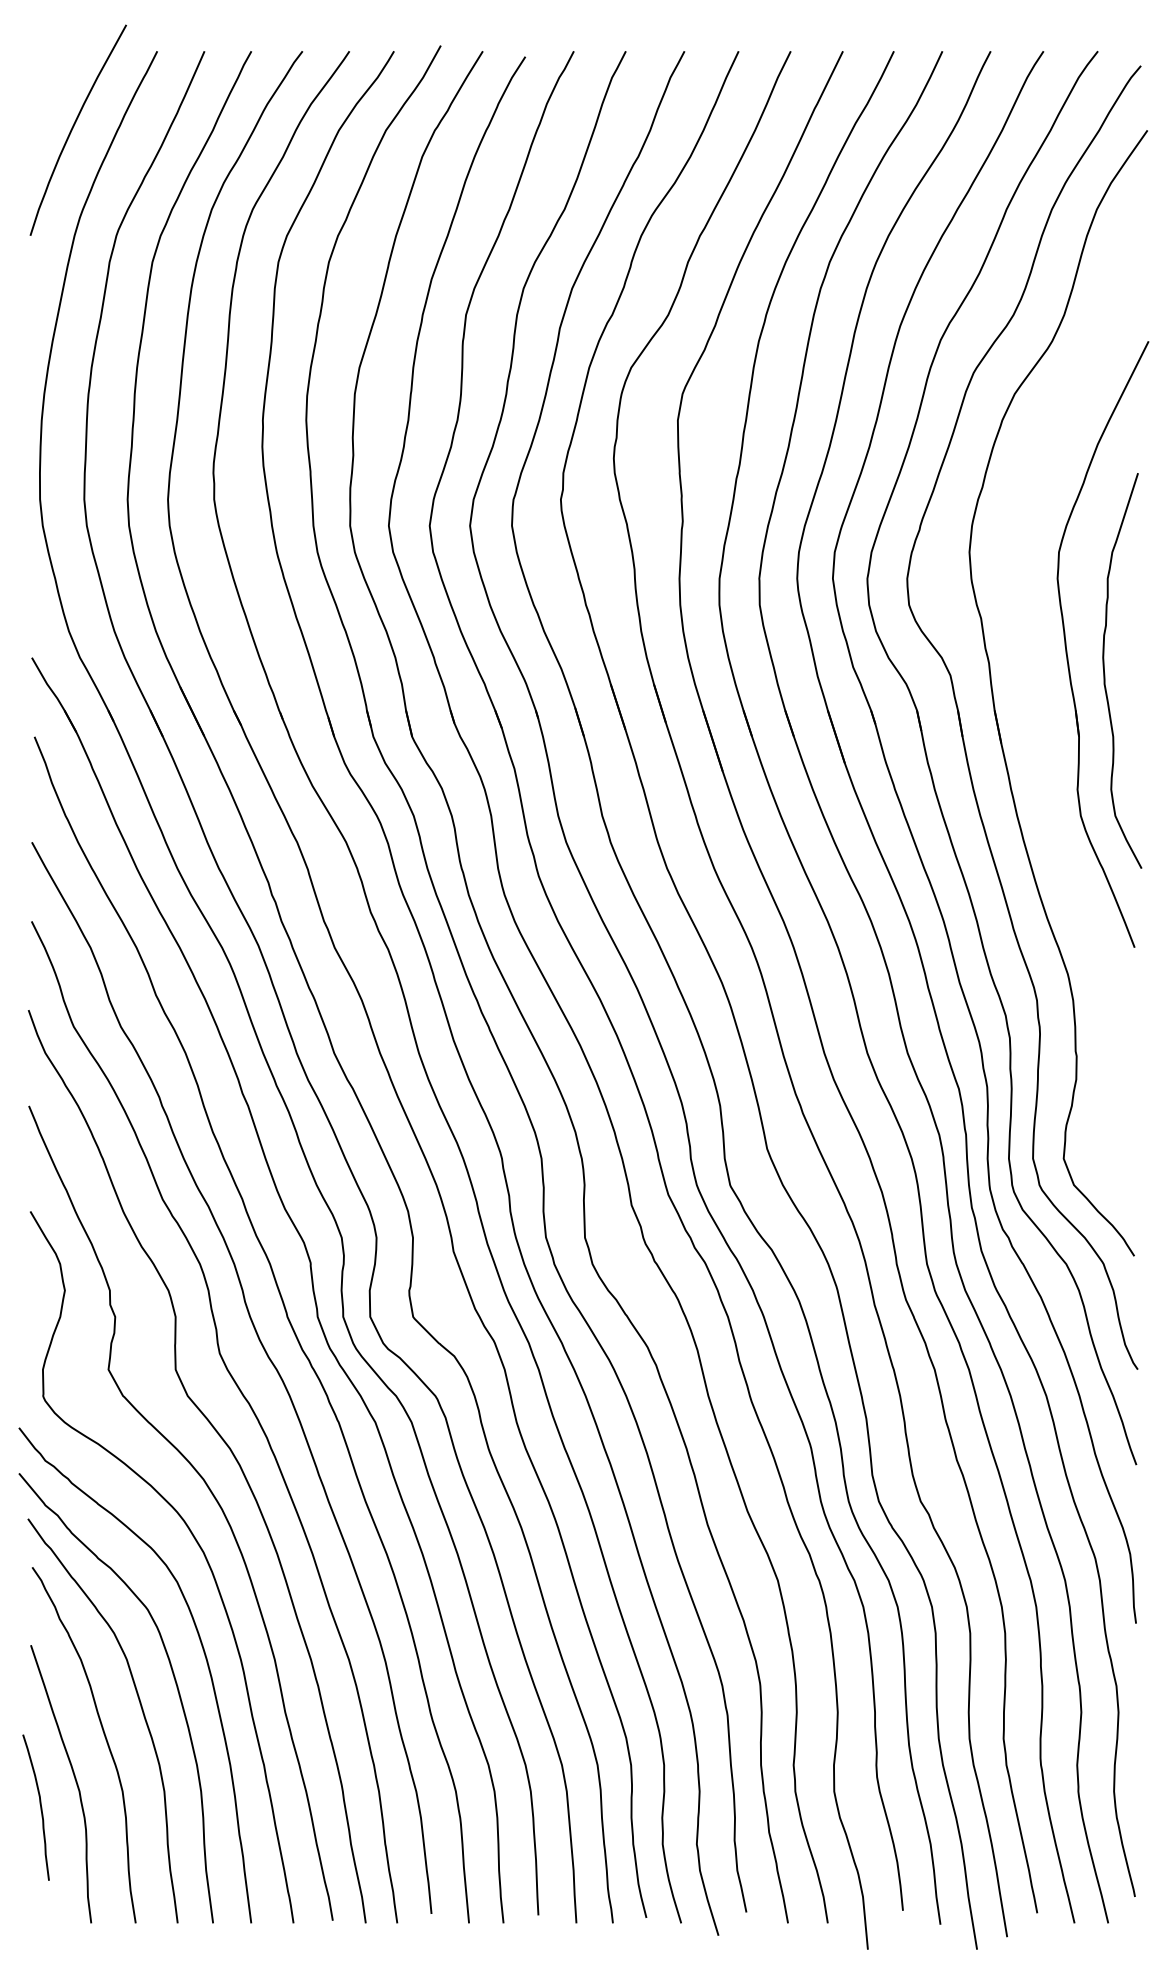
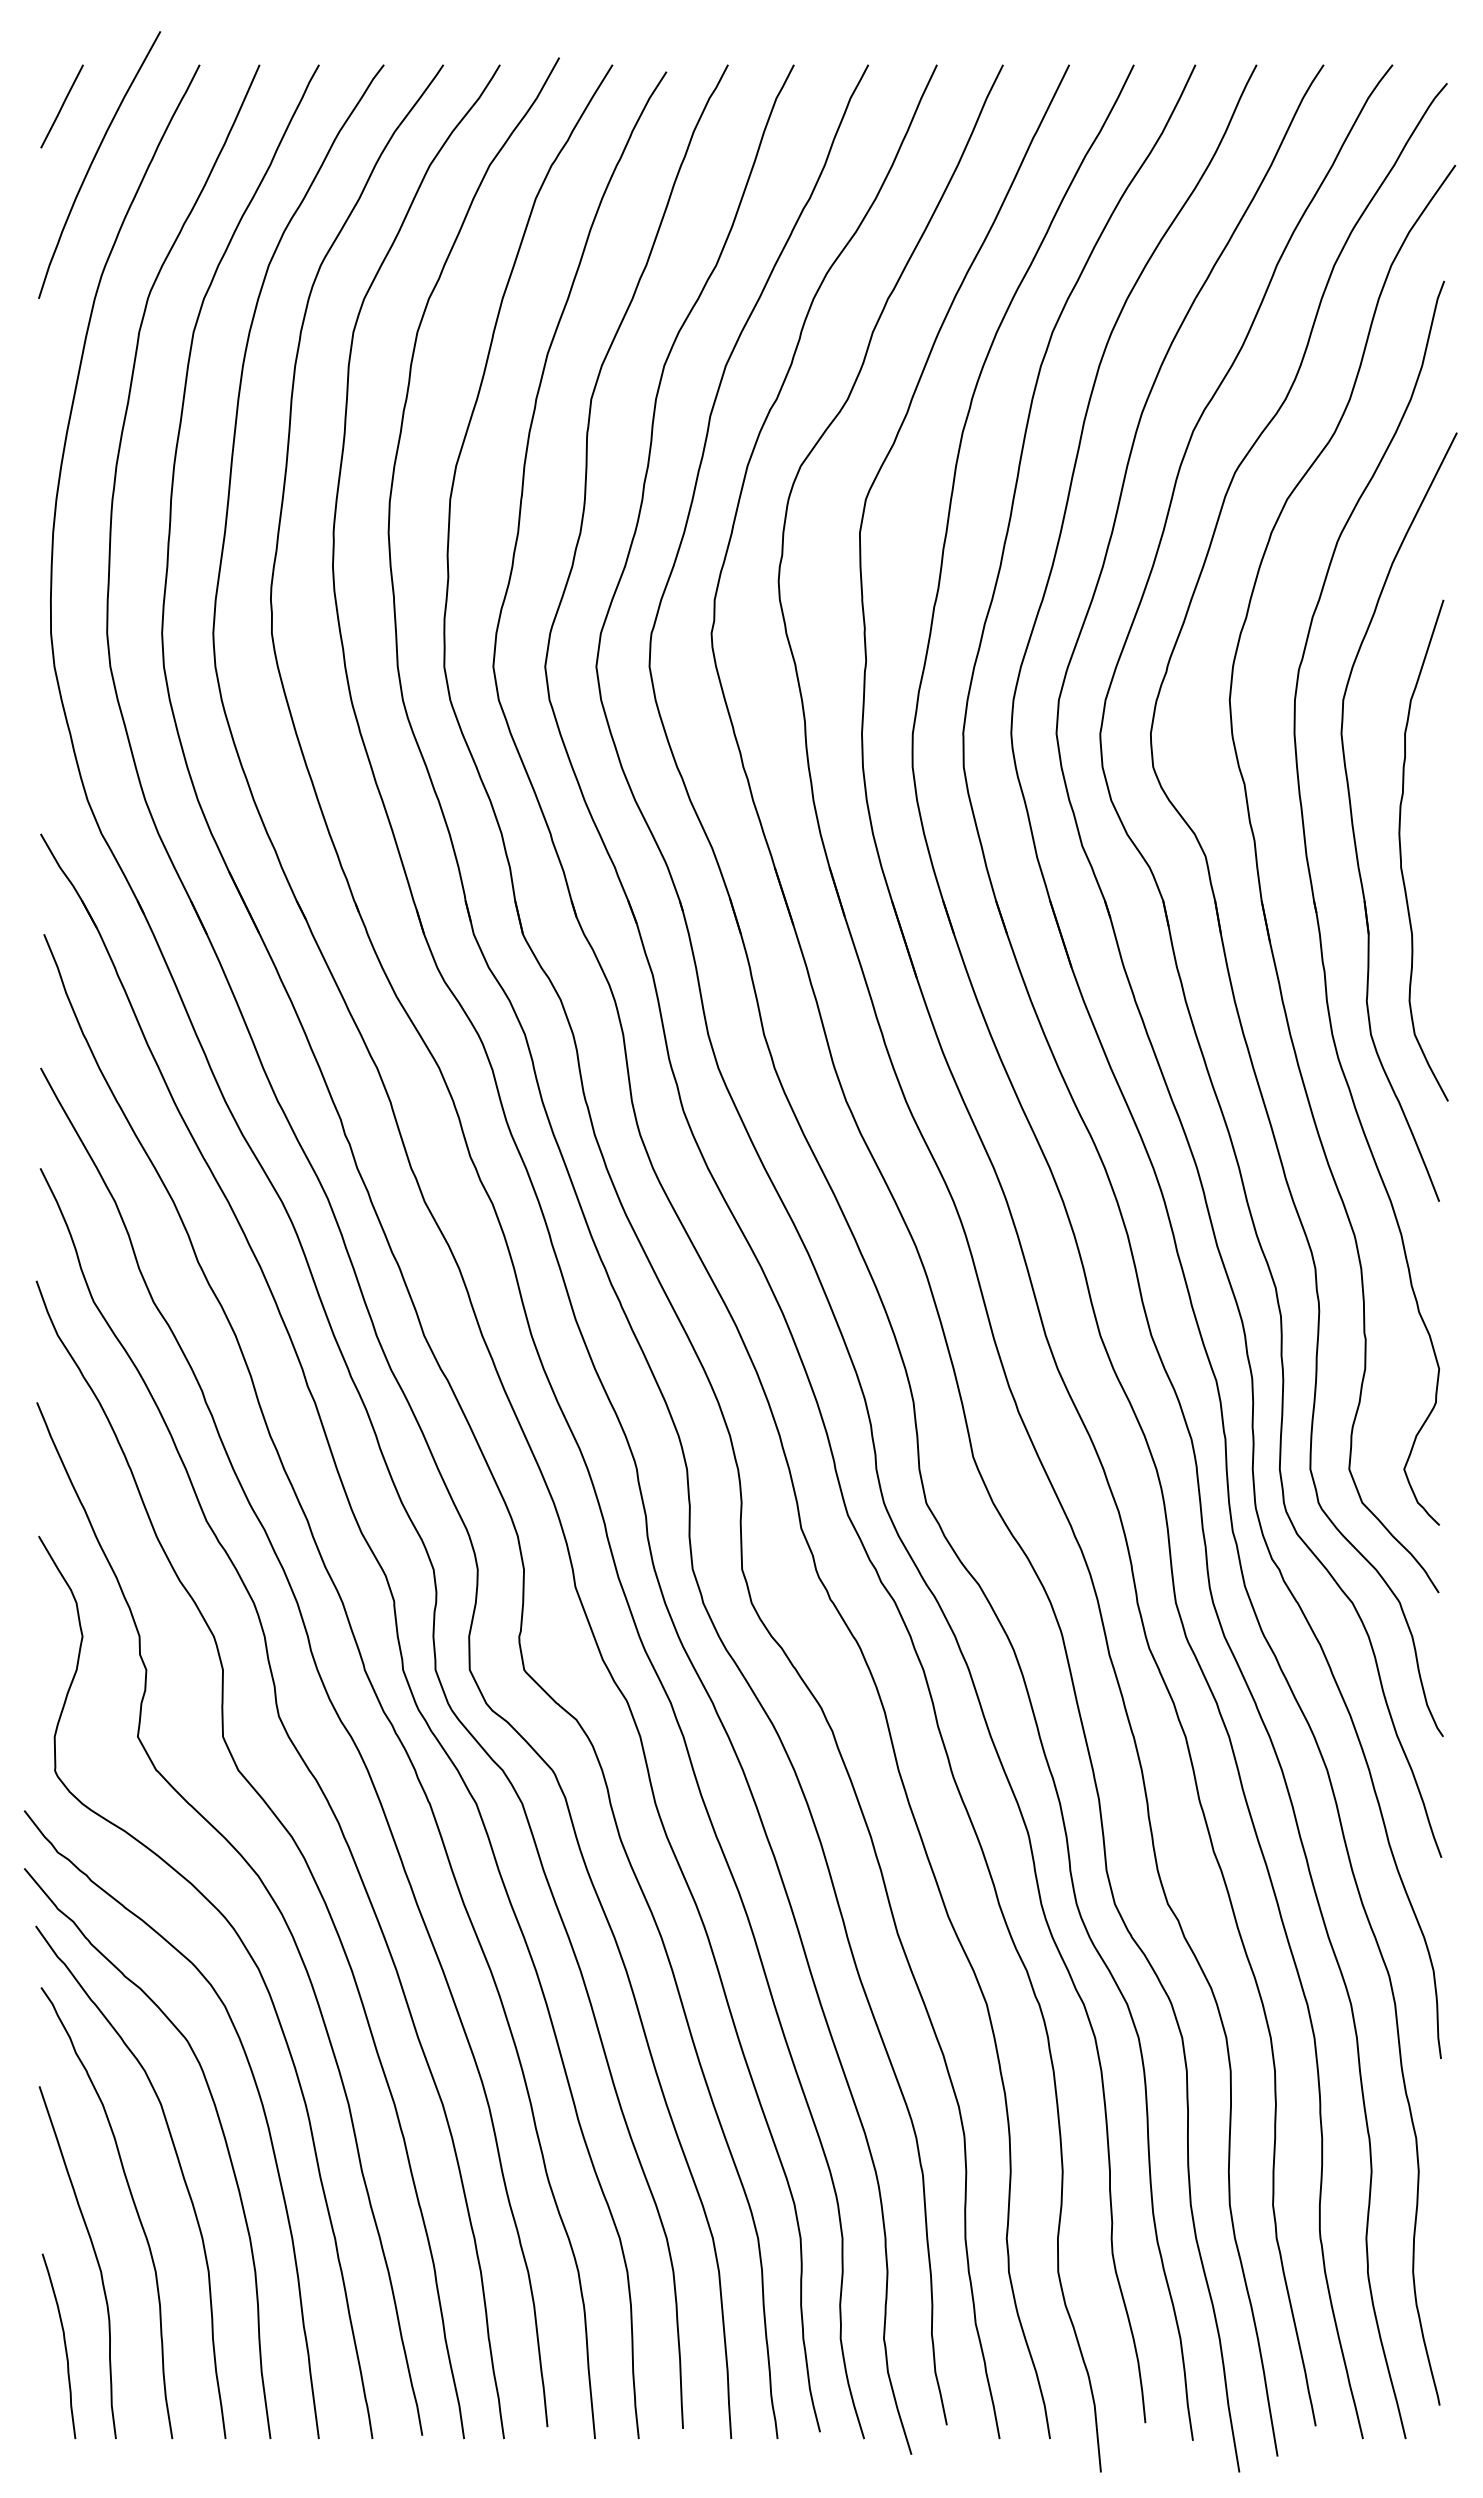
line: (48, 84) -> (61, 106), added
part: (1038, 718) -> (1317, 911), added
curve: (40, 1807) -> (64, 2345), moved

